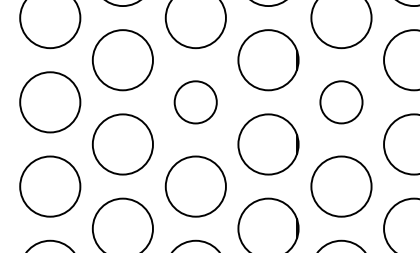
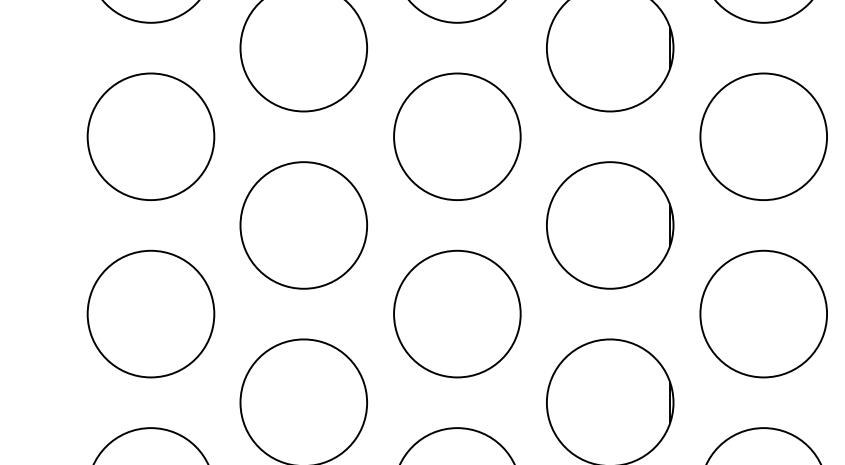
circle: (195, 102) -> (456, 137), size x1.43
circle: (341, 102) -> (763, 137), size x1.43

